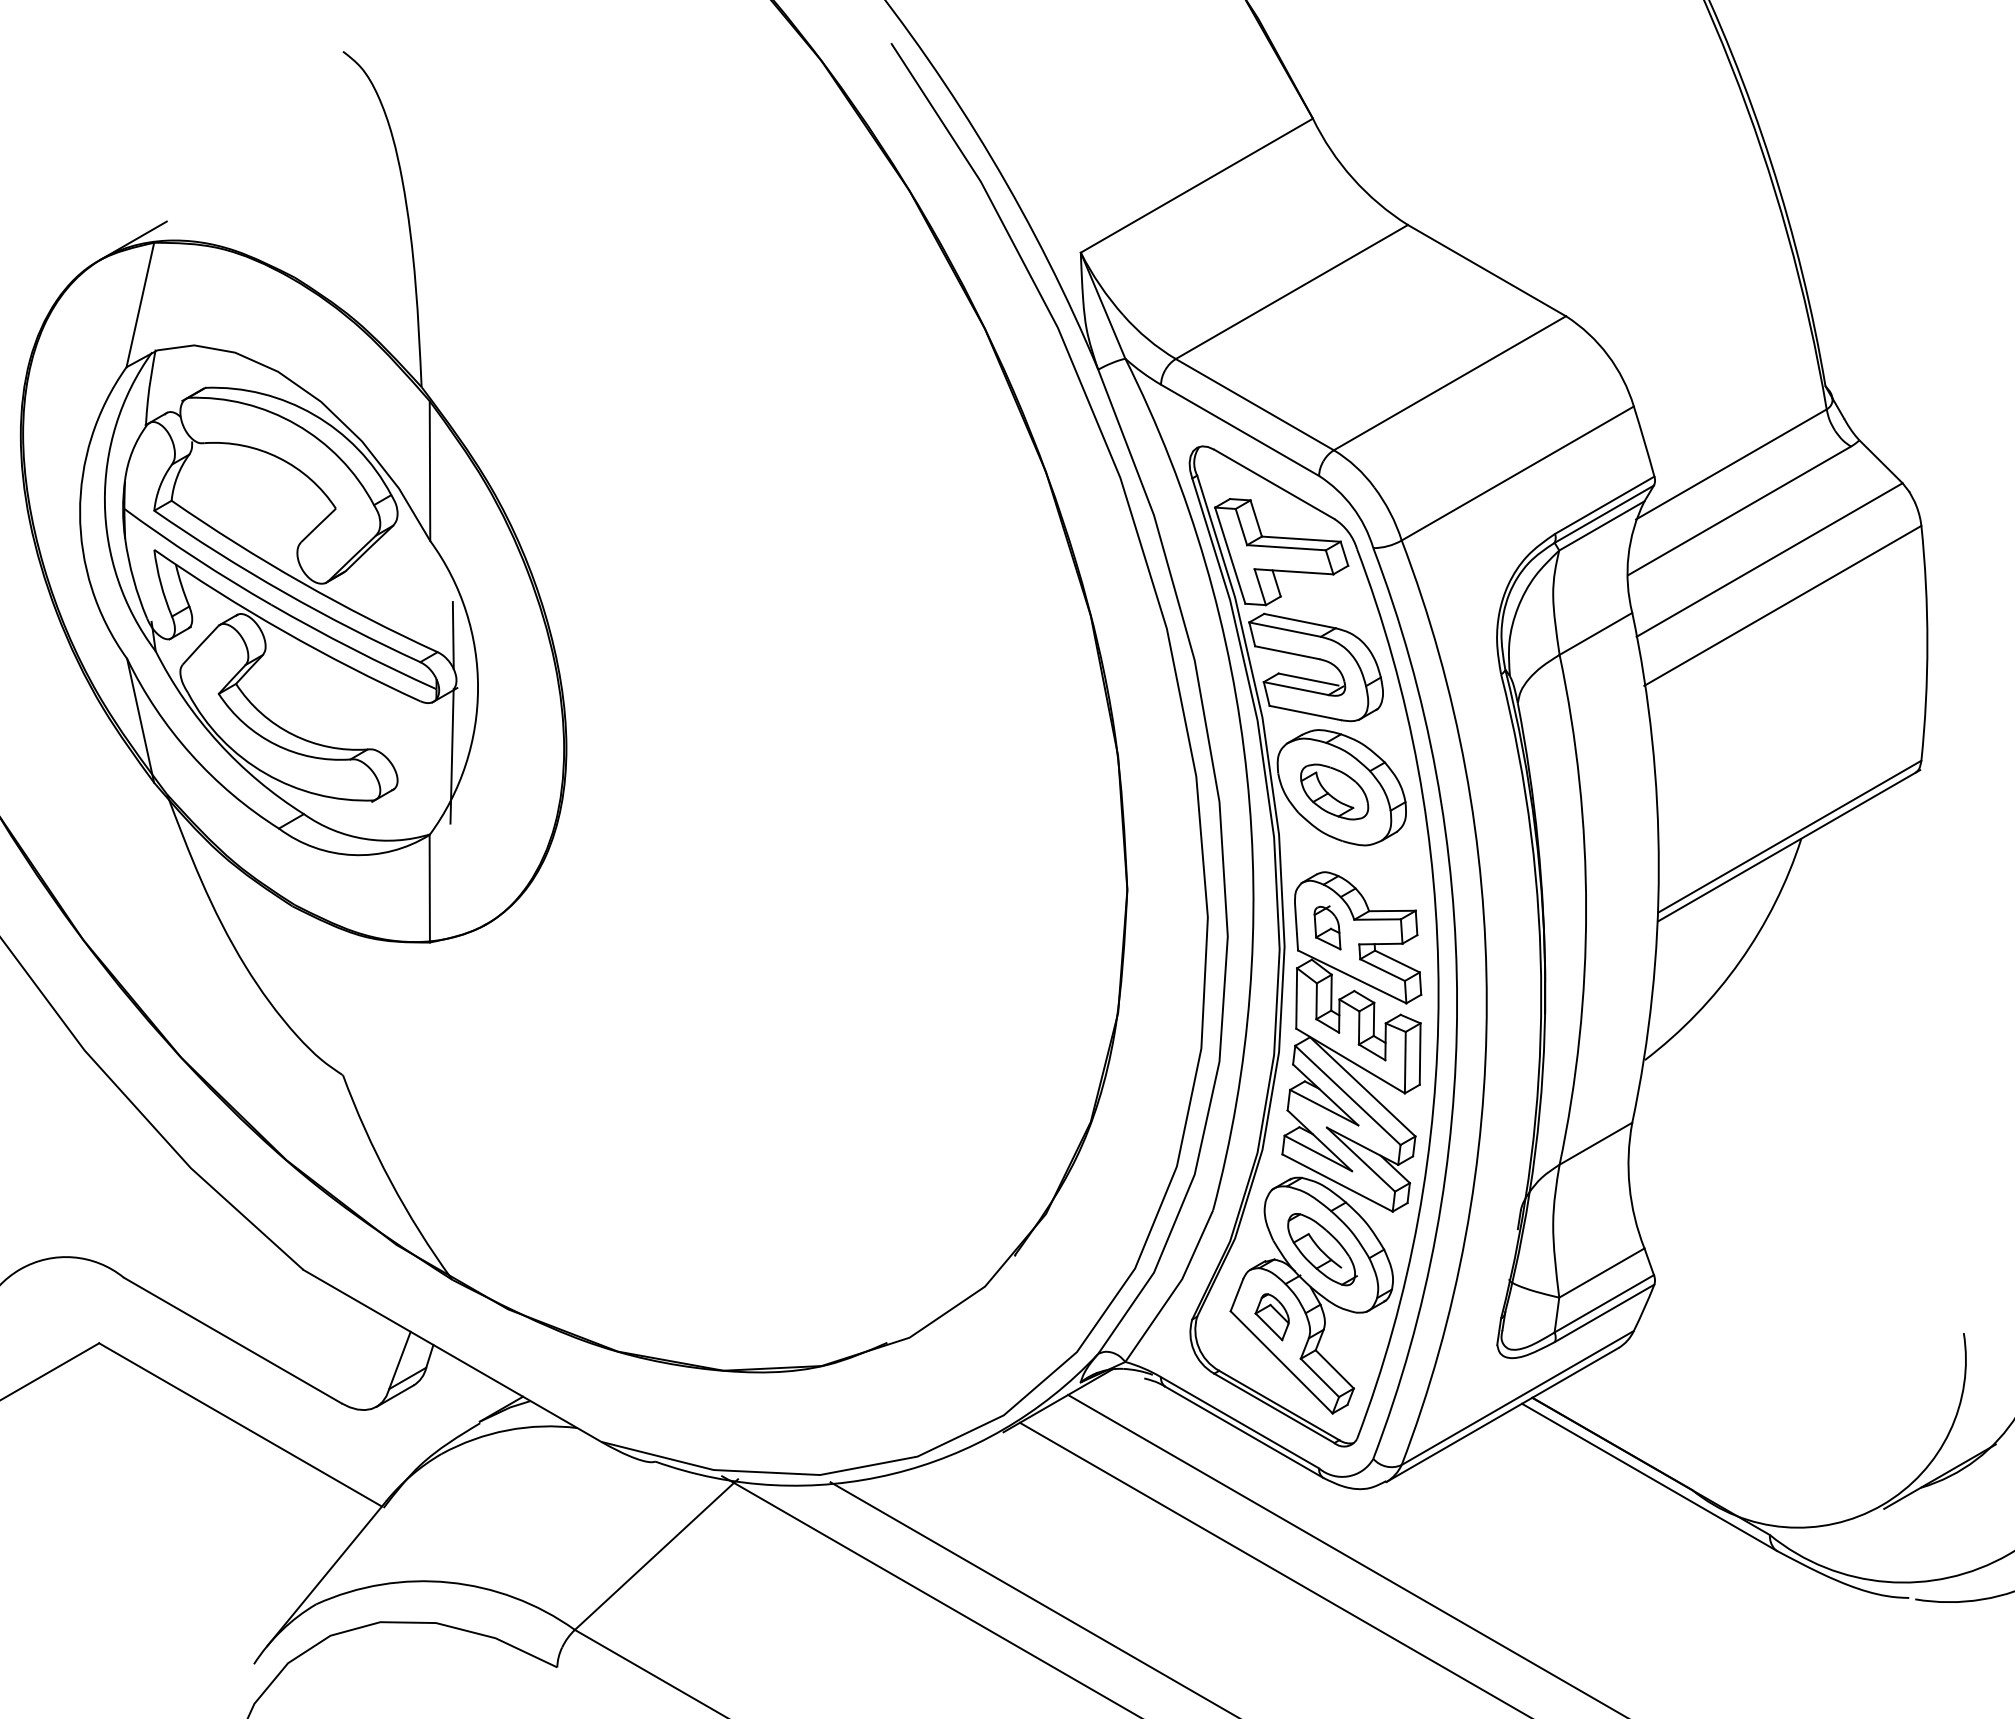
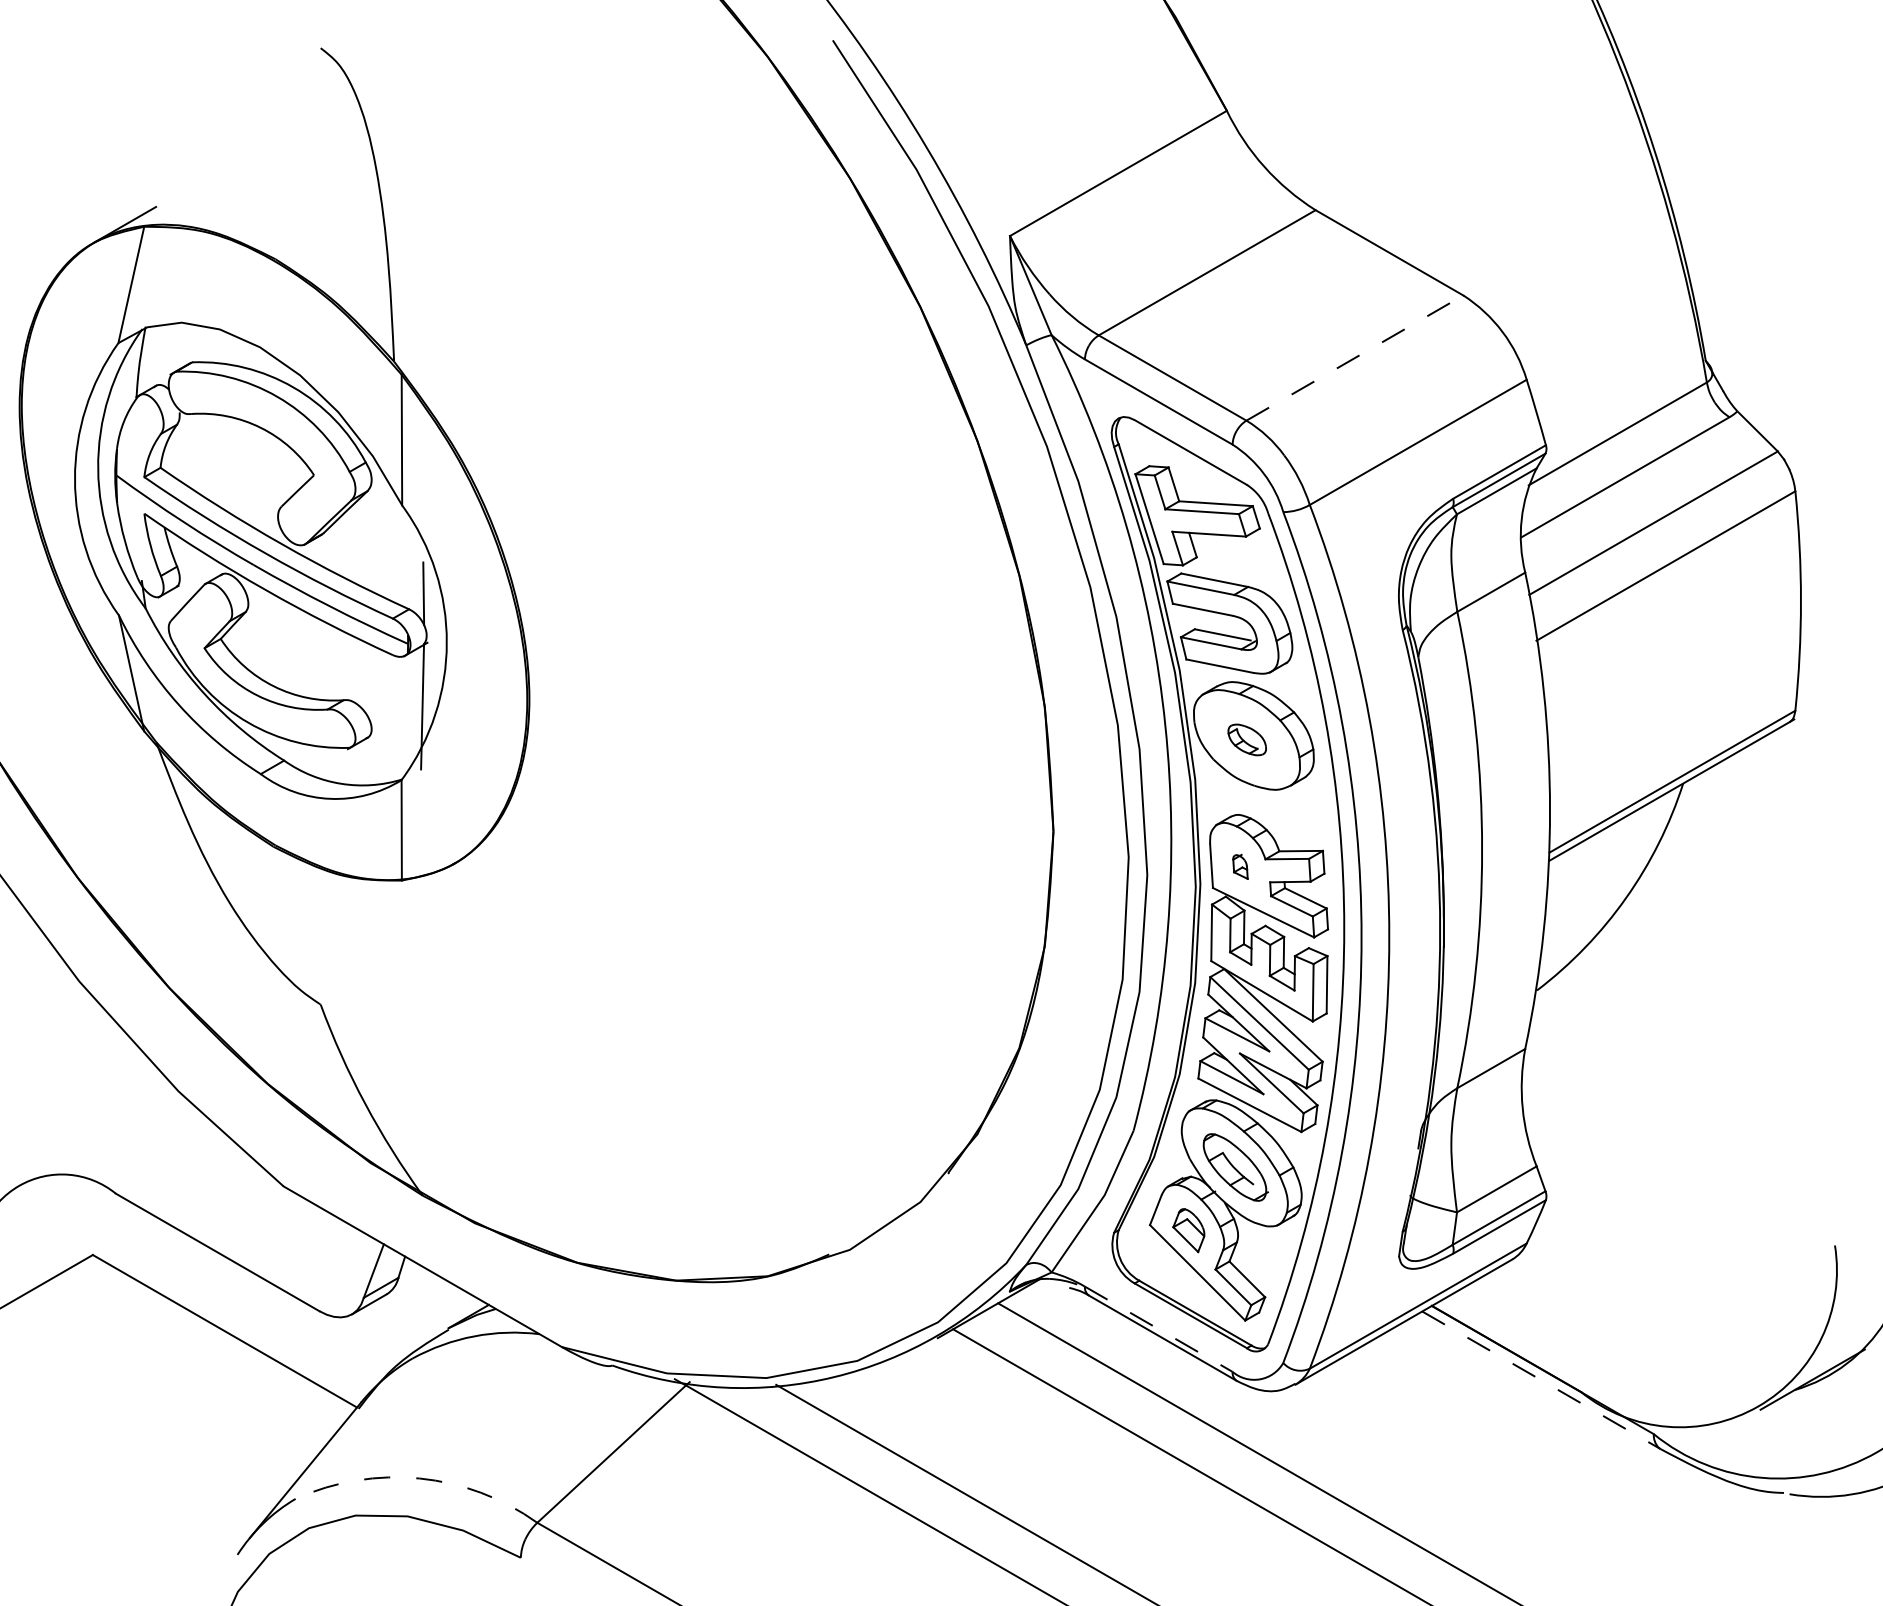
line: (1450, 383) -> (1355, 358), solid -> dashed
part: (1334, 791) -> (1247, 739), size x0.6
part: (1327, 927) -> (1240, 866), size x0.6
line: (1240, 1423) -> (1159, 1329), solid -> dashed
line: (1650, 1477) -> (1542, 1380), solid -> dashed
arc: (448, 1582) -> (419, 1478), solid -> dashed

